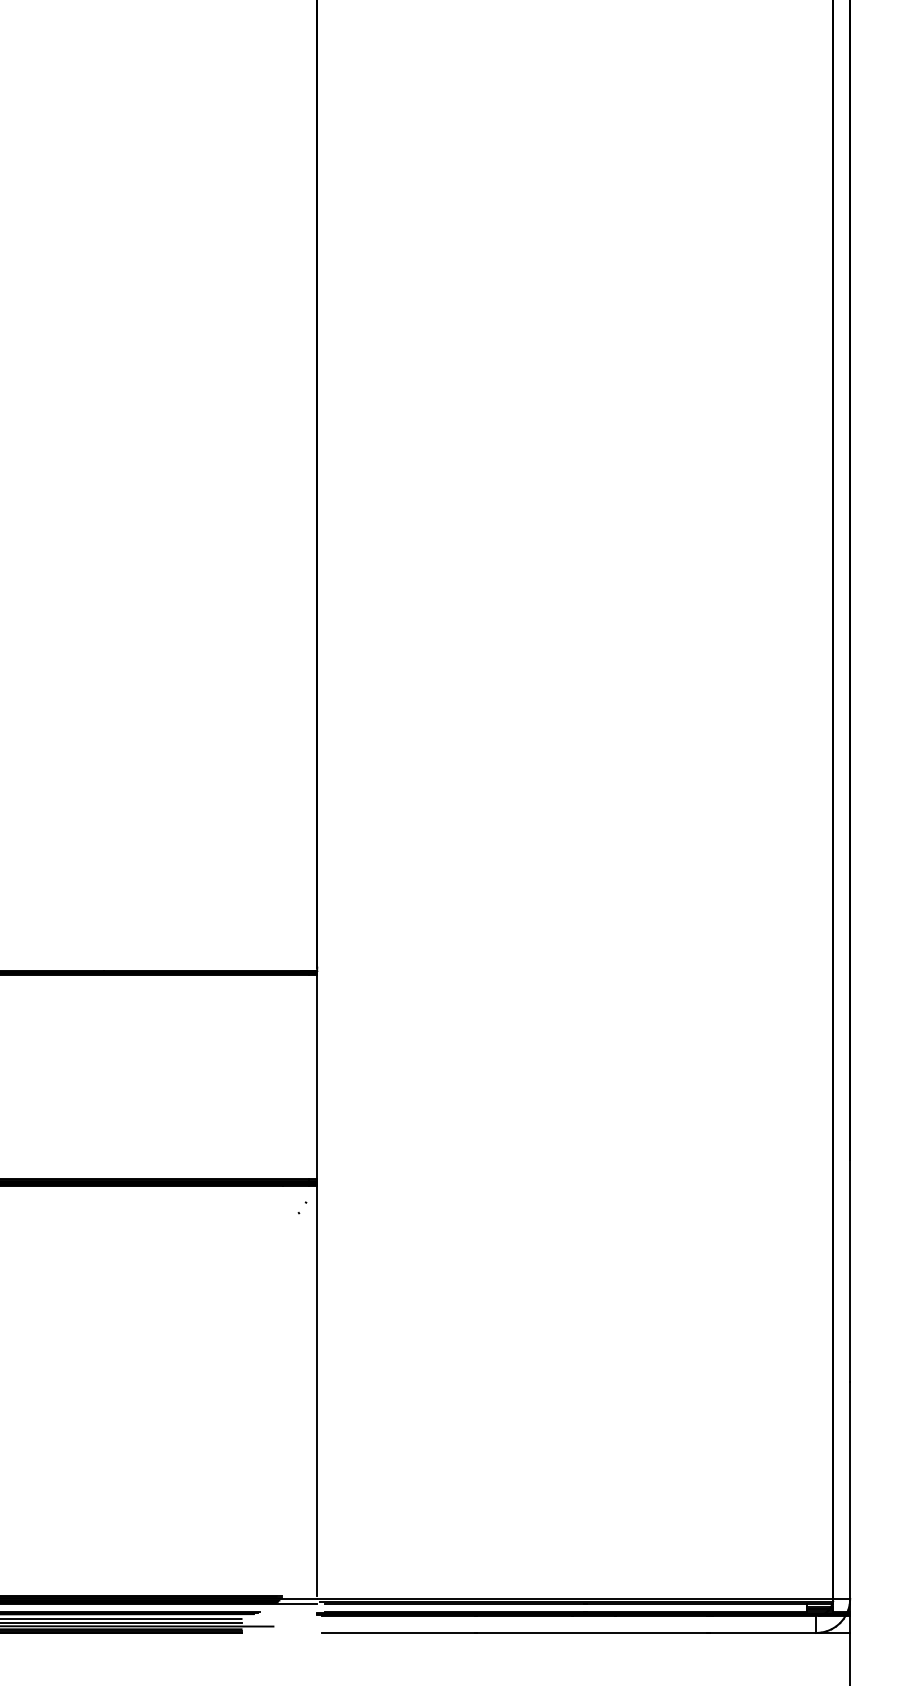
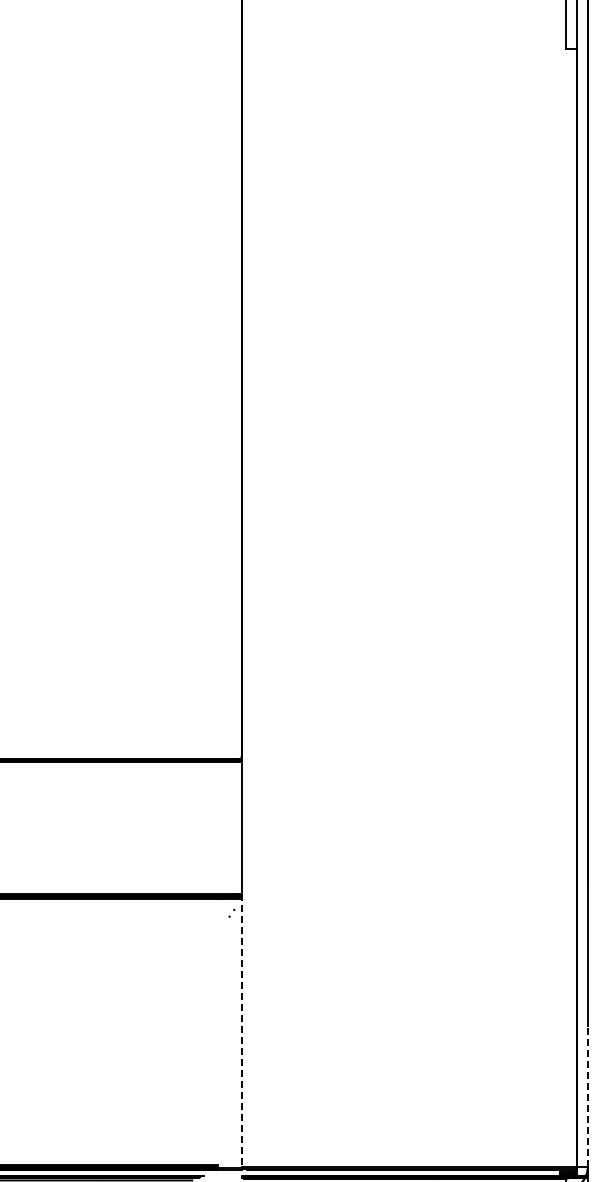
line: (317, 1389) -> (241, 1031), solid -> dashed
line: (849, 1489) -> (587, 1096), solid -> dashed

